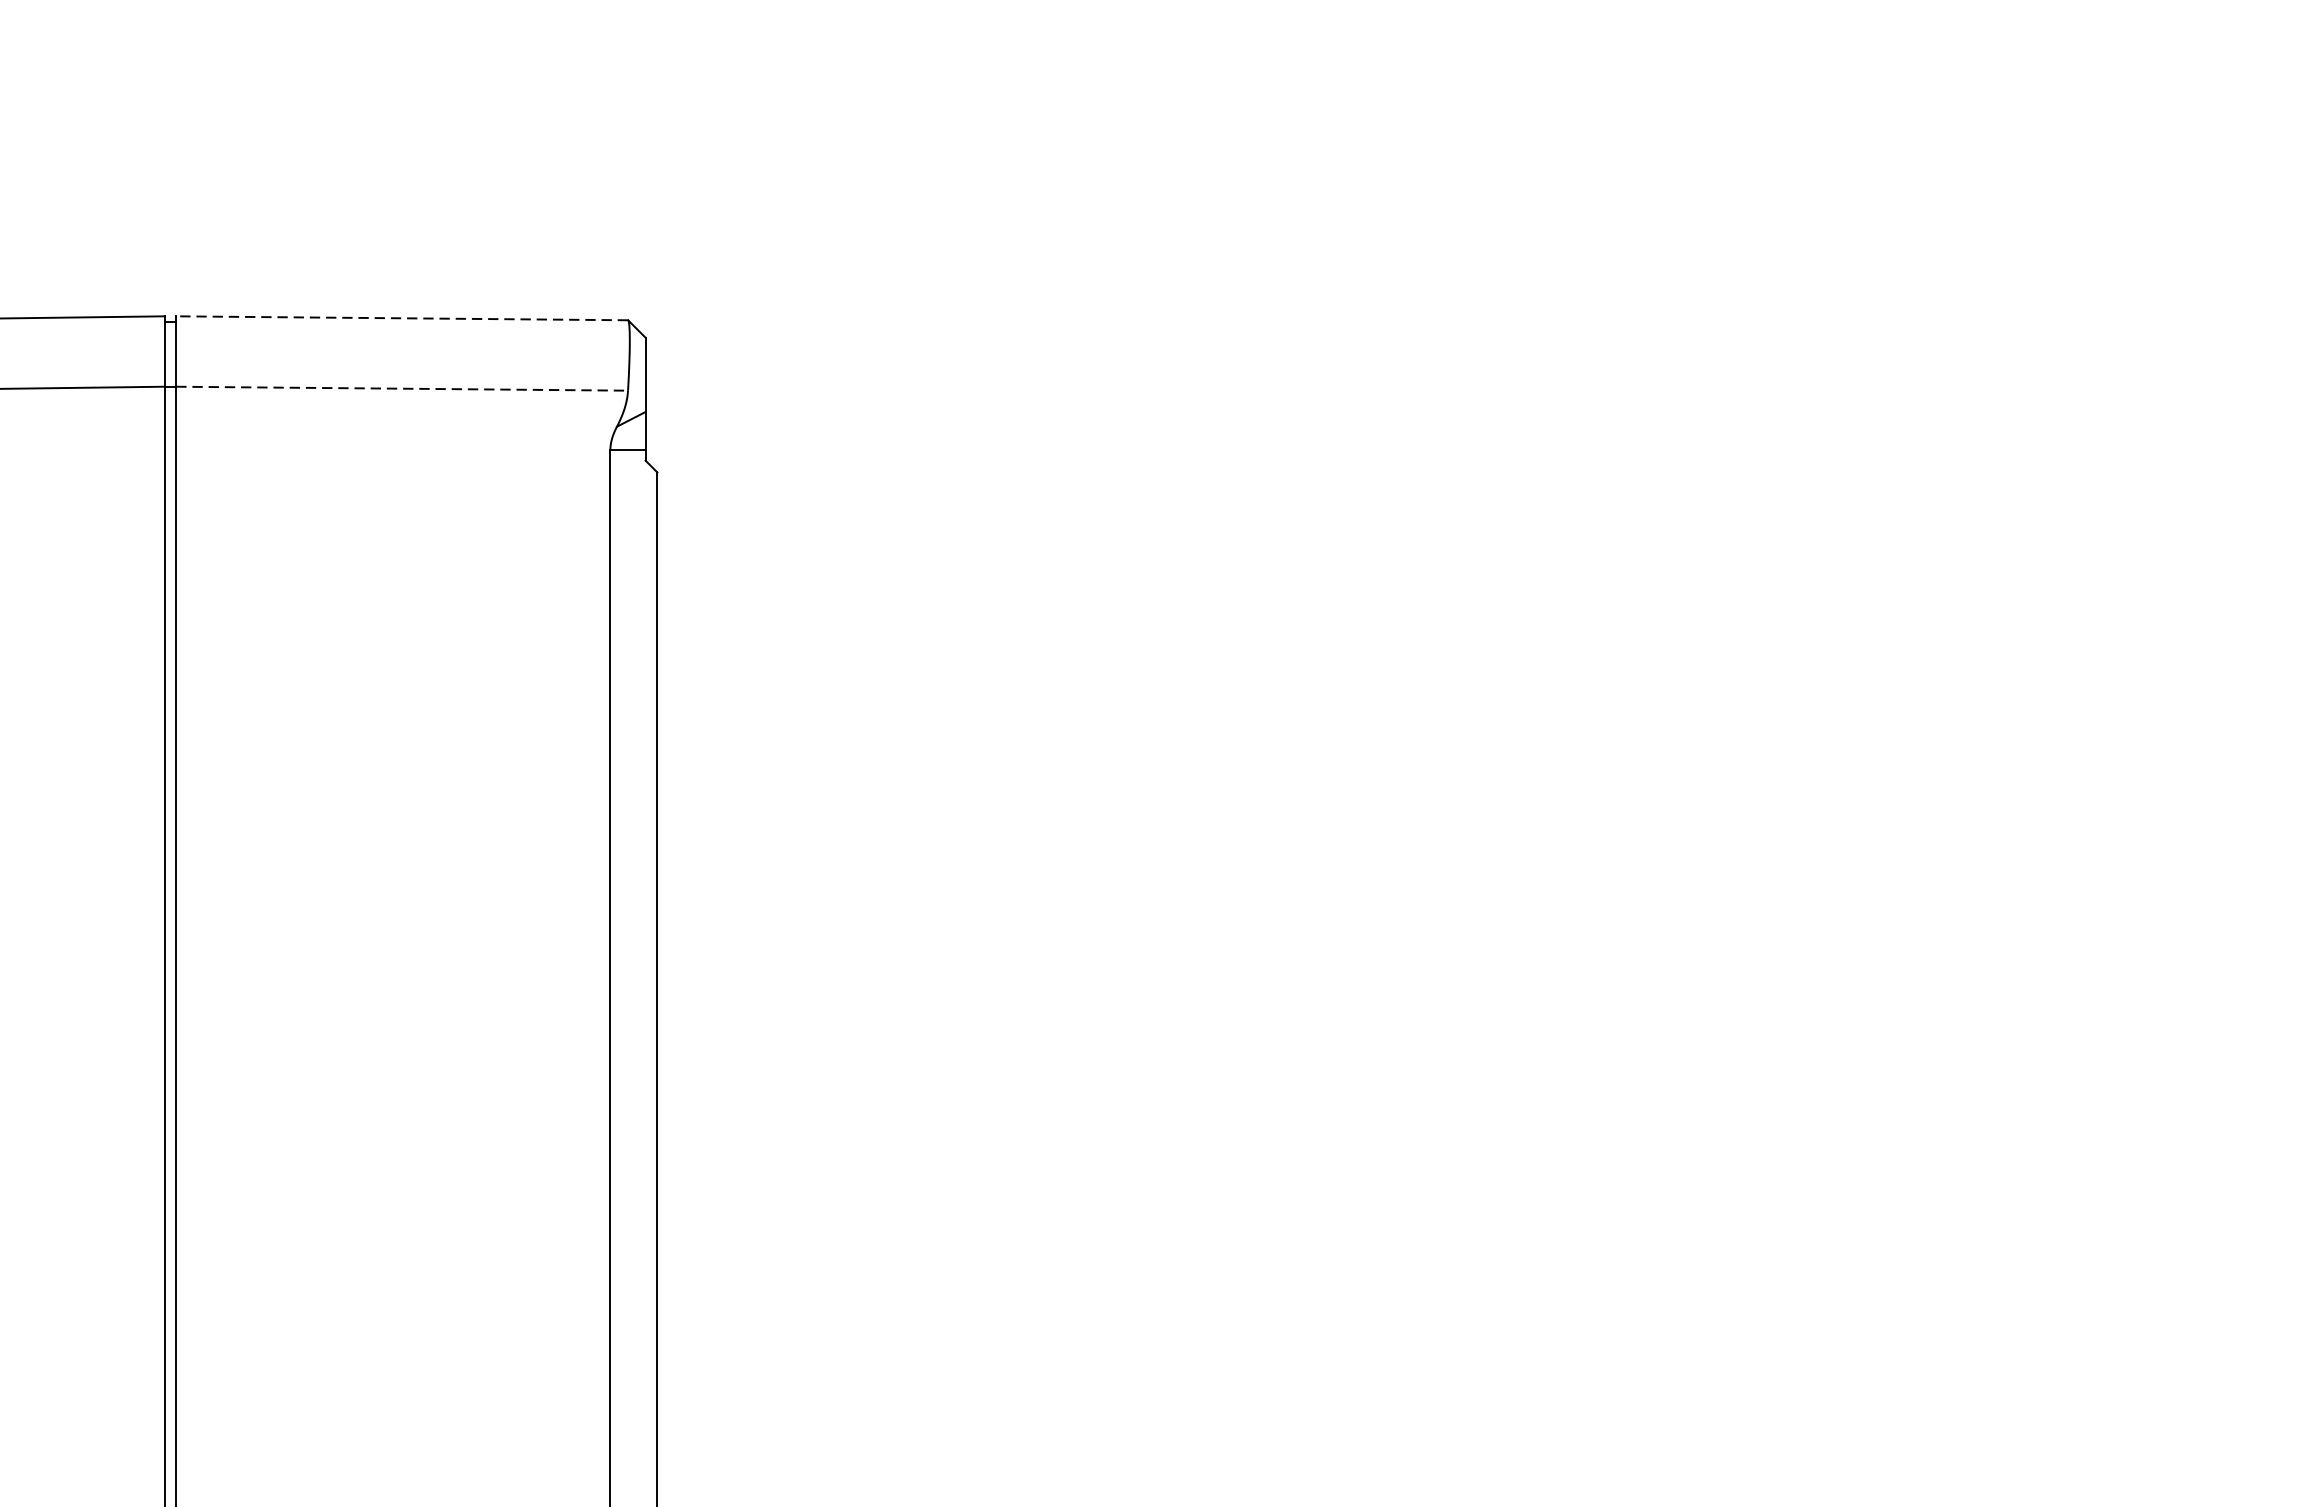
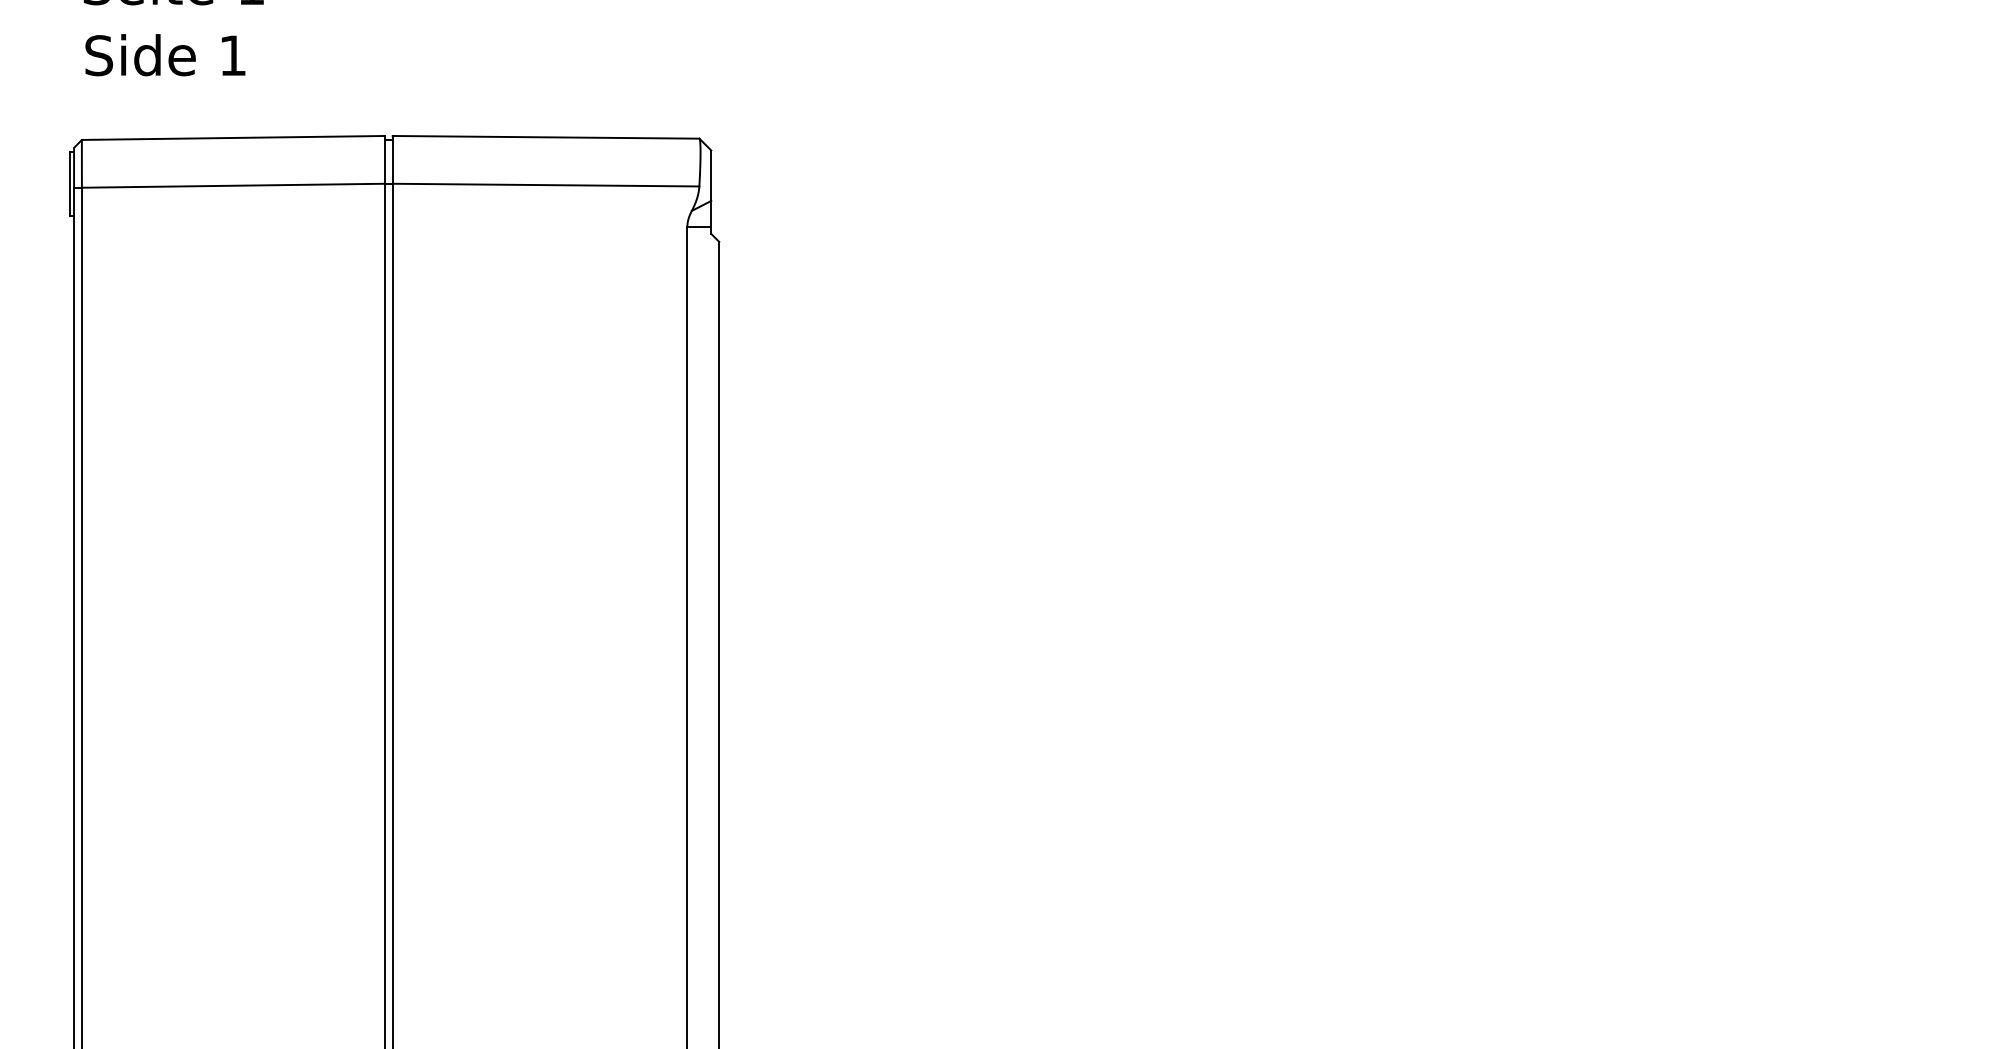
line: (401, 318) -> (545, 137), dashed -> solid
line: (402, 389) -> (546, 185), dashed -> solid

